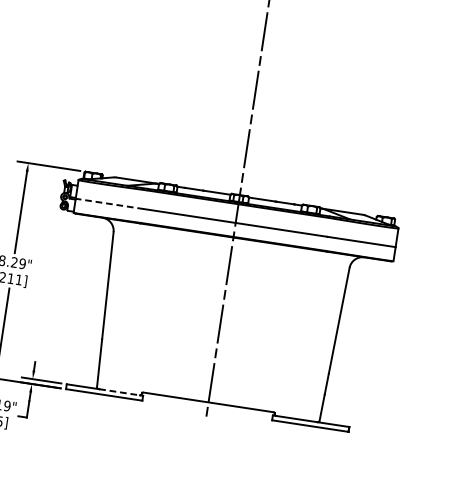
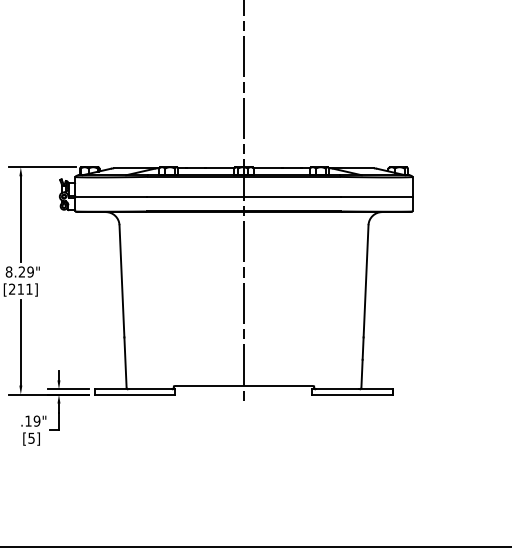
line: (110, 203) -> (111, 196), dashed -> solid
line: (120, 392) -> (151, 389), dashed -> solid

